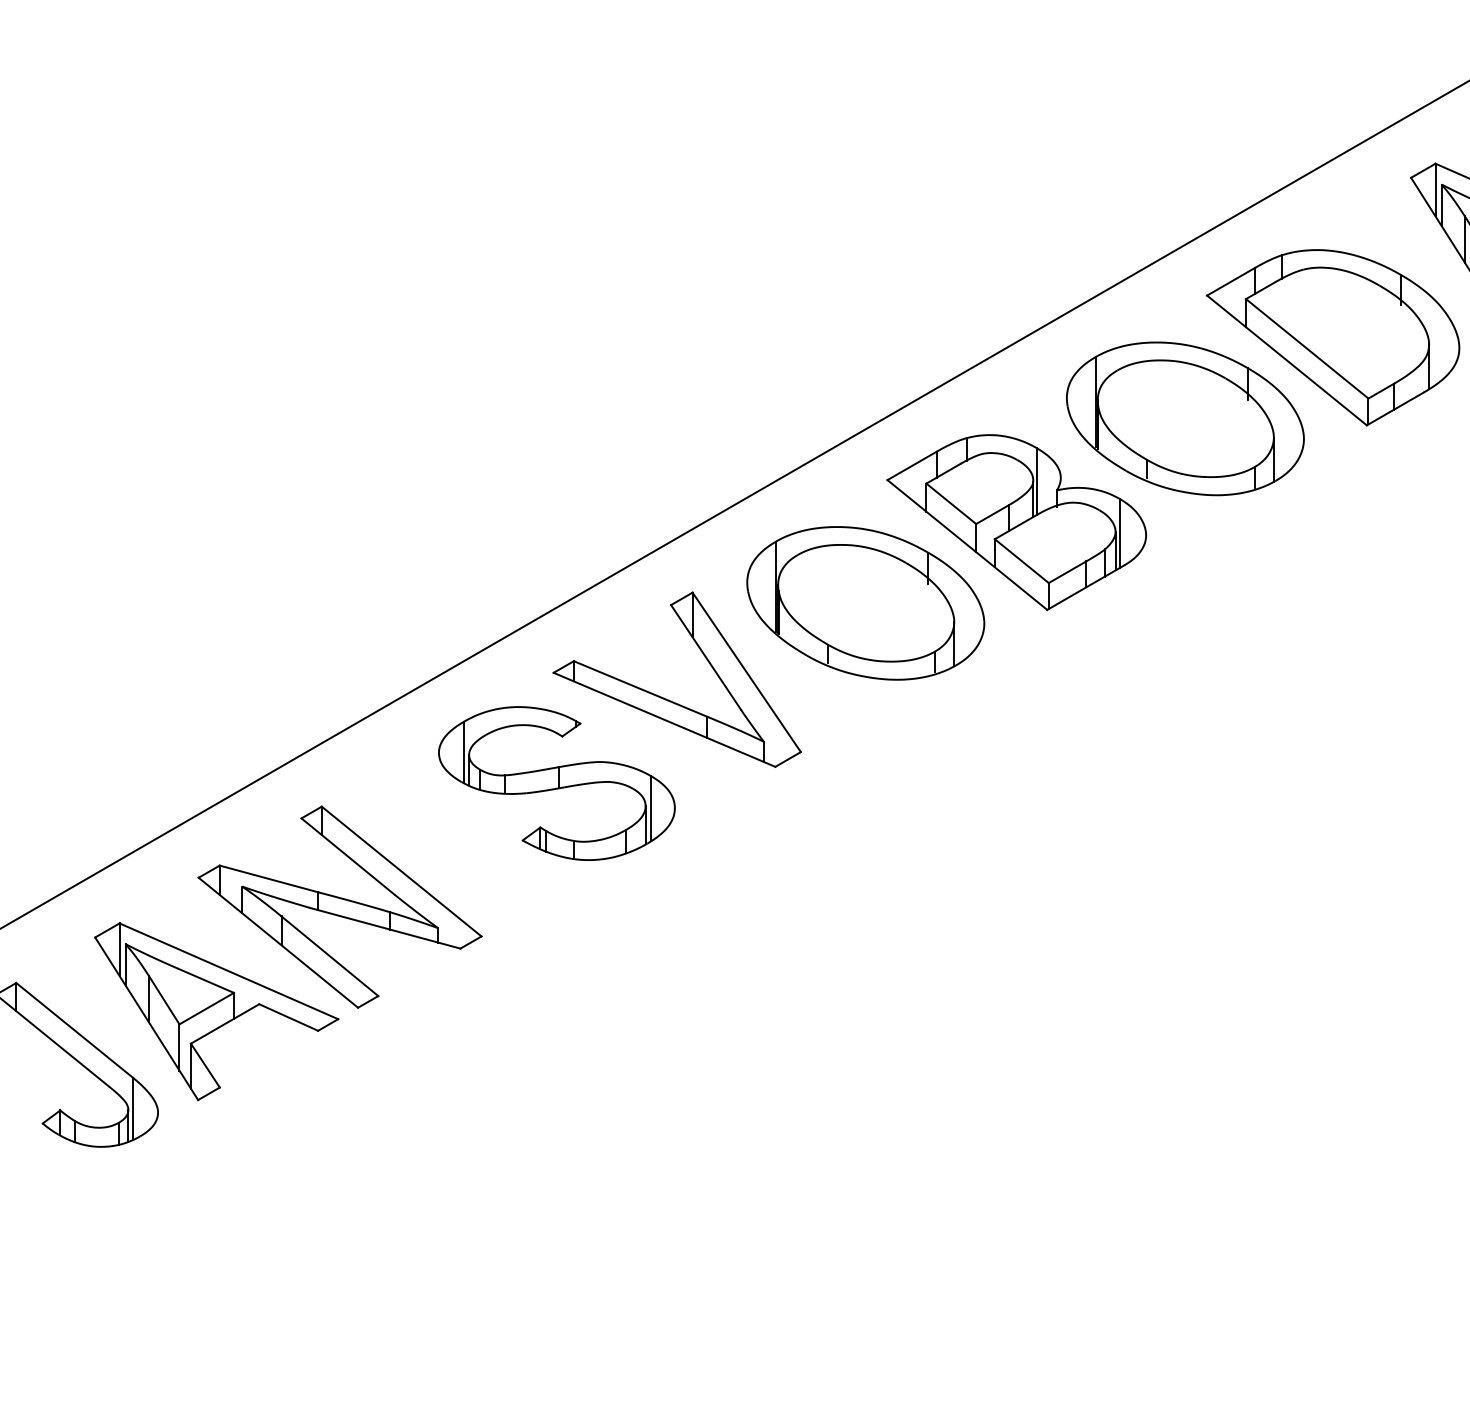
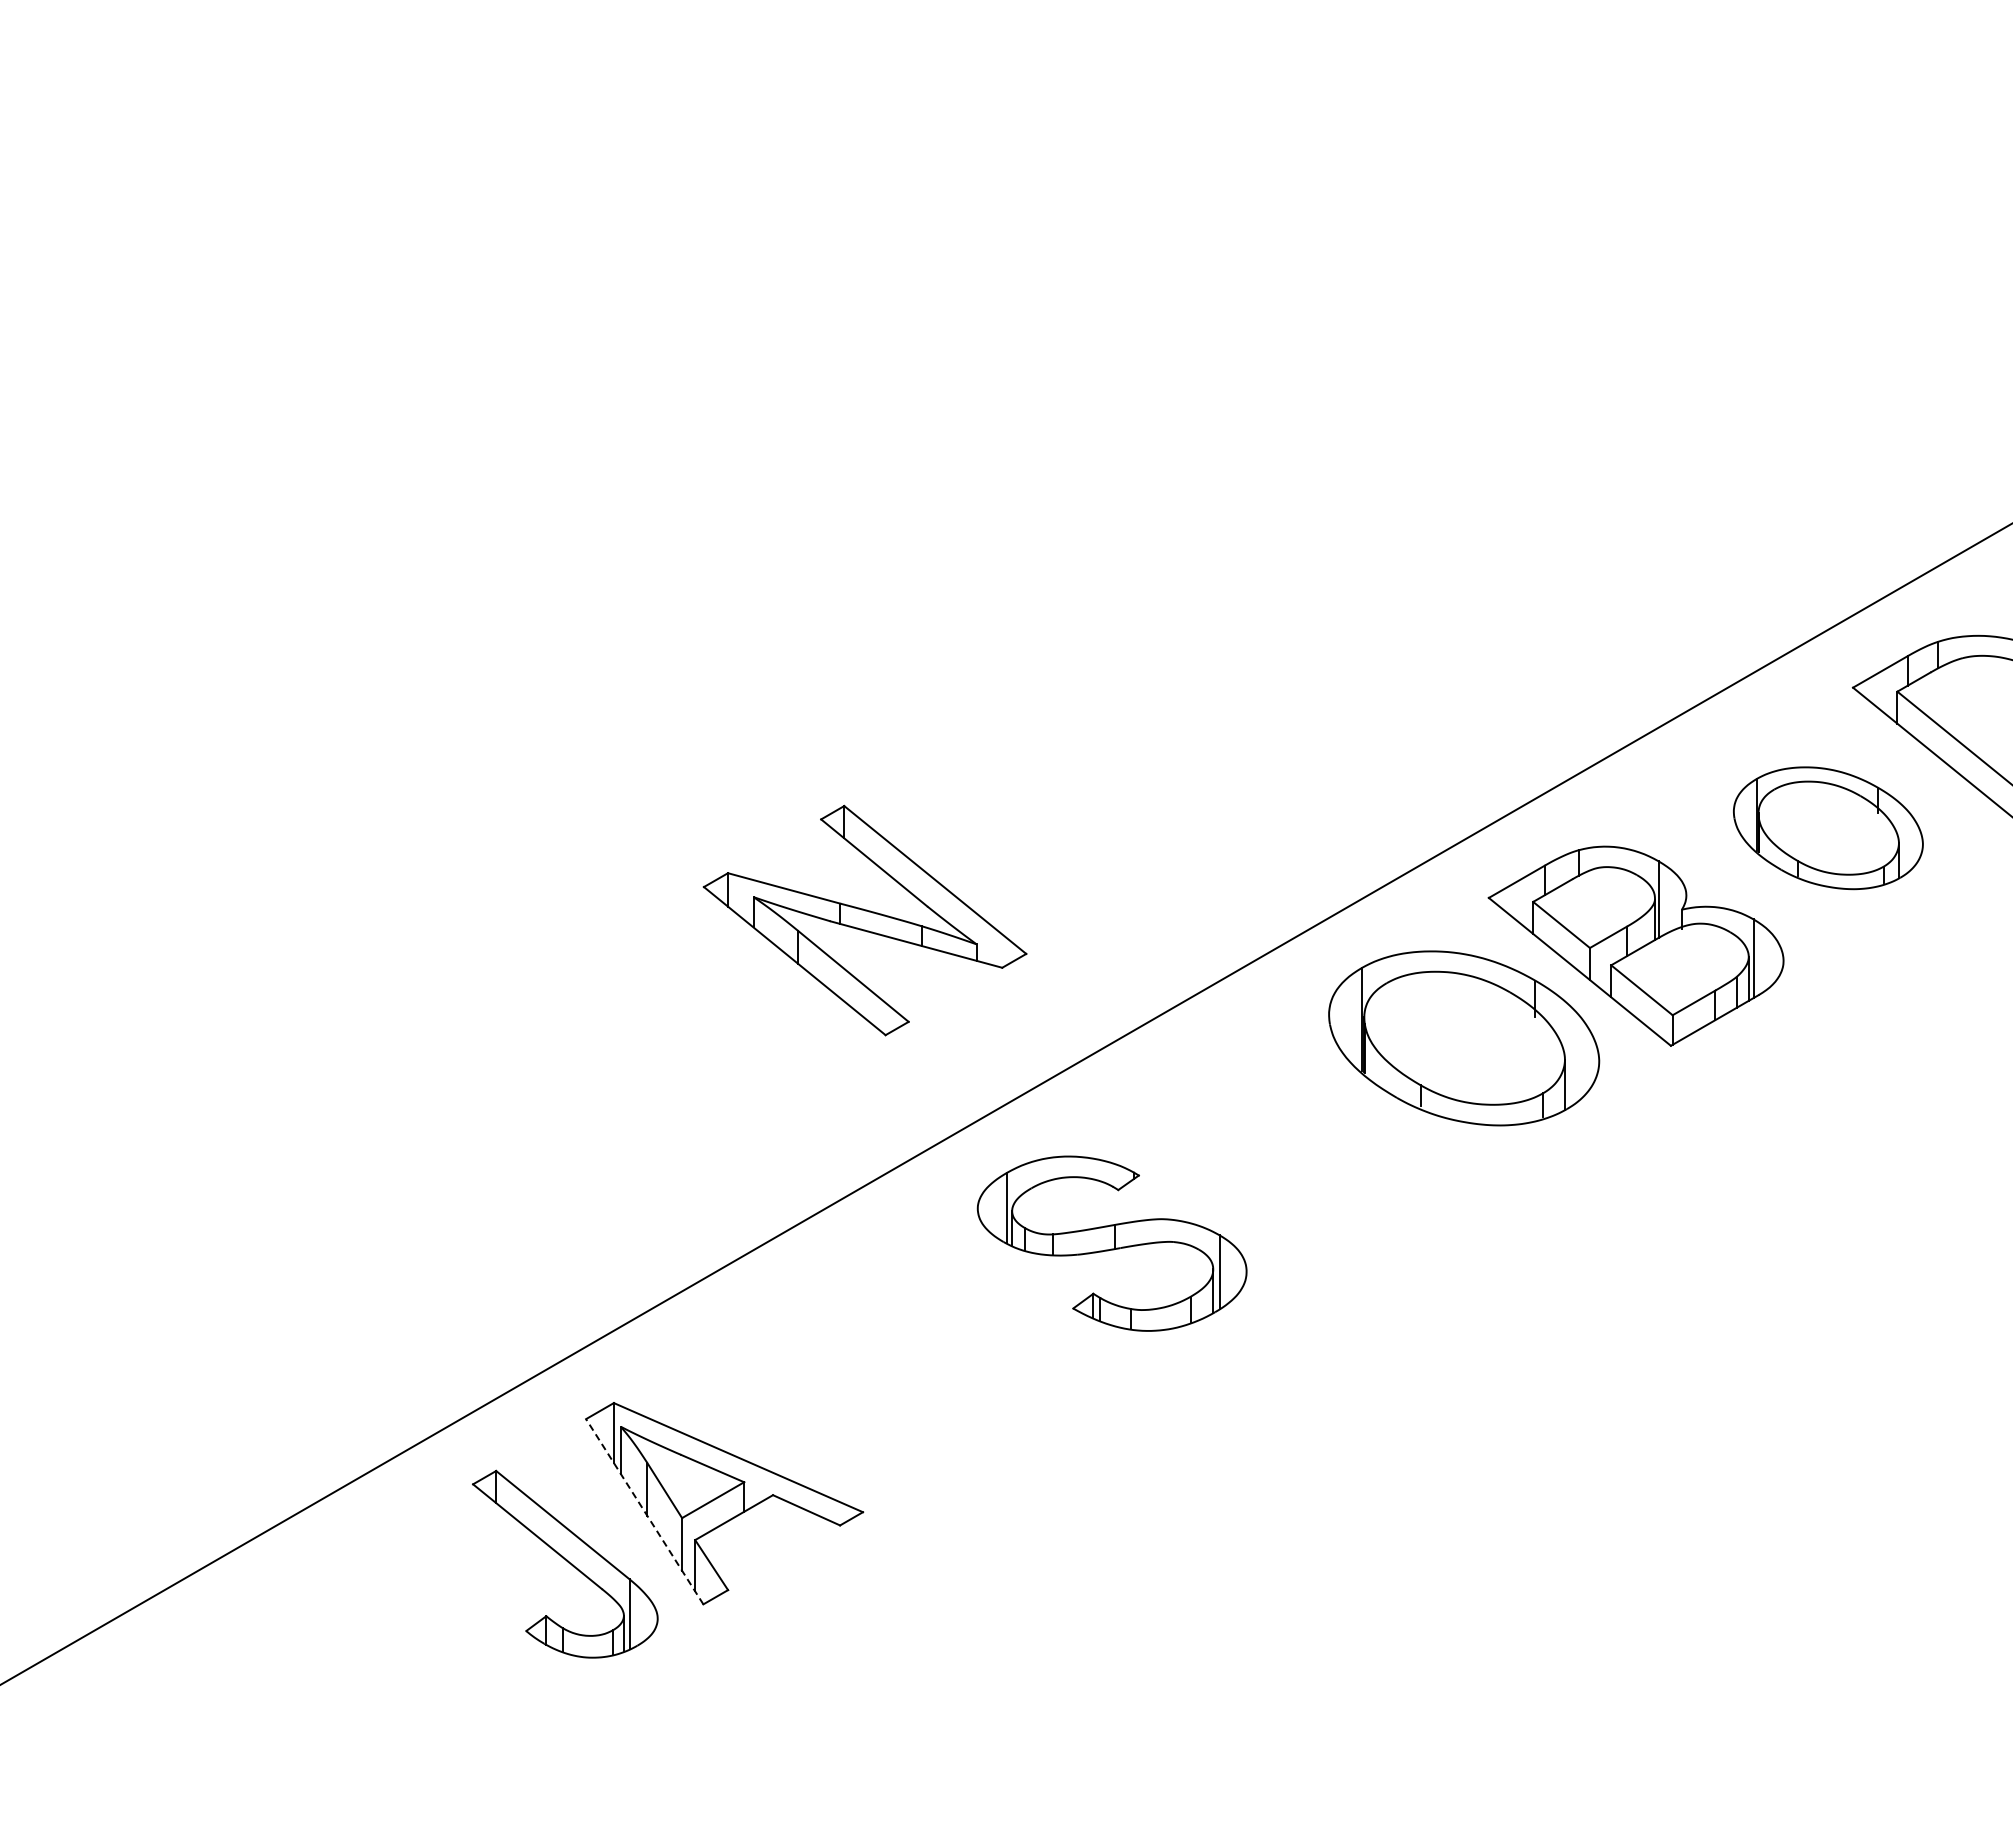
part: (1185, 419) -> (1828, 828), size x0.7
part: (667, 699) -> (1238, 1147), removed
part: (339, 907) -> (864, 920), moved
line: (146, 1018) -> (644, 1511), solid -> dashed

